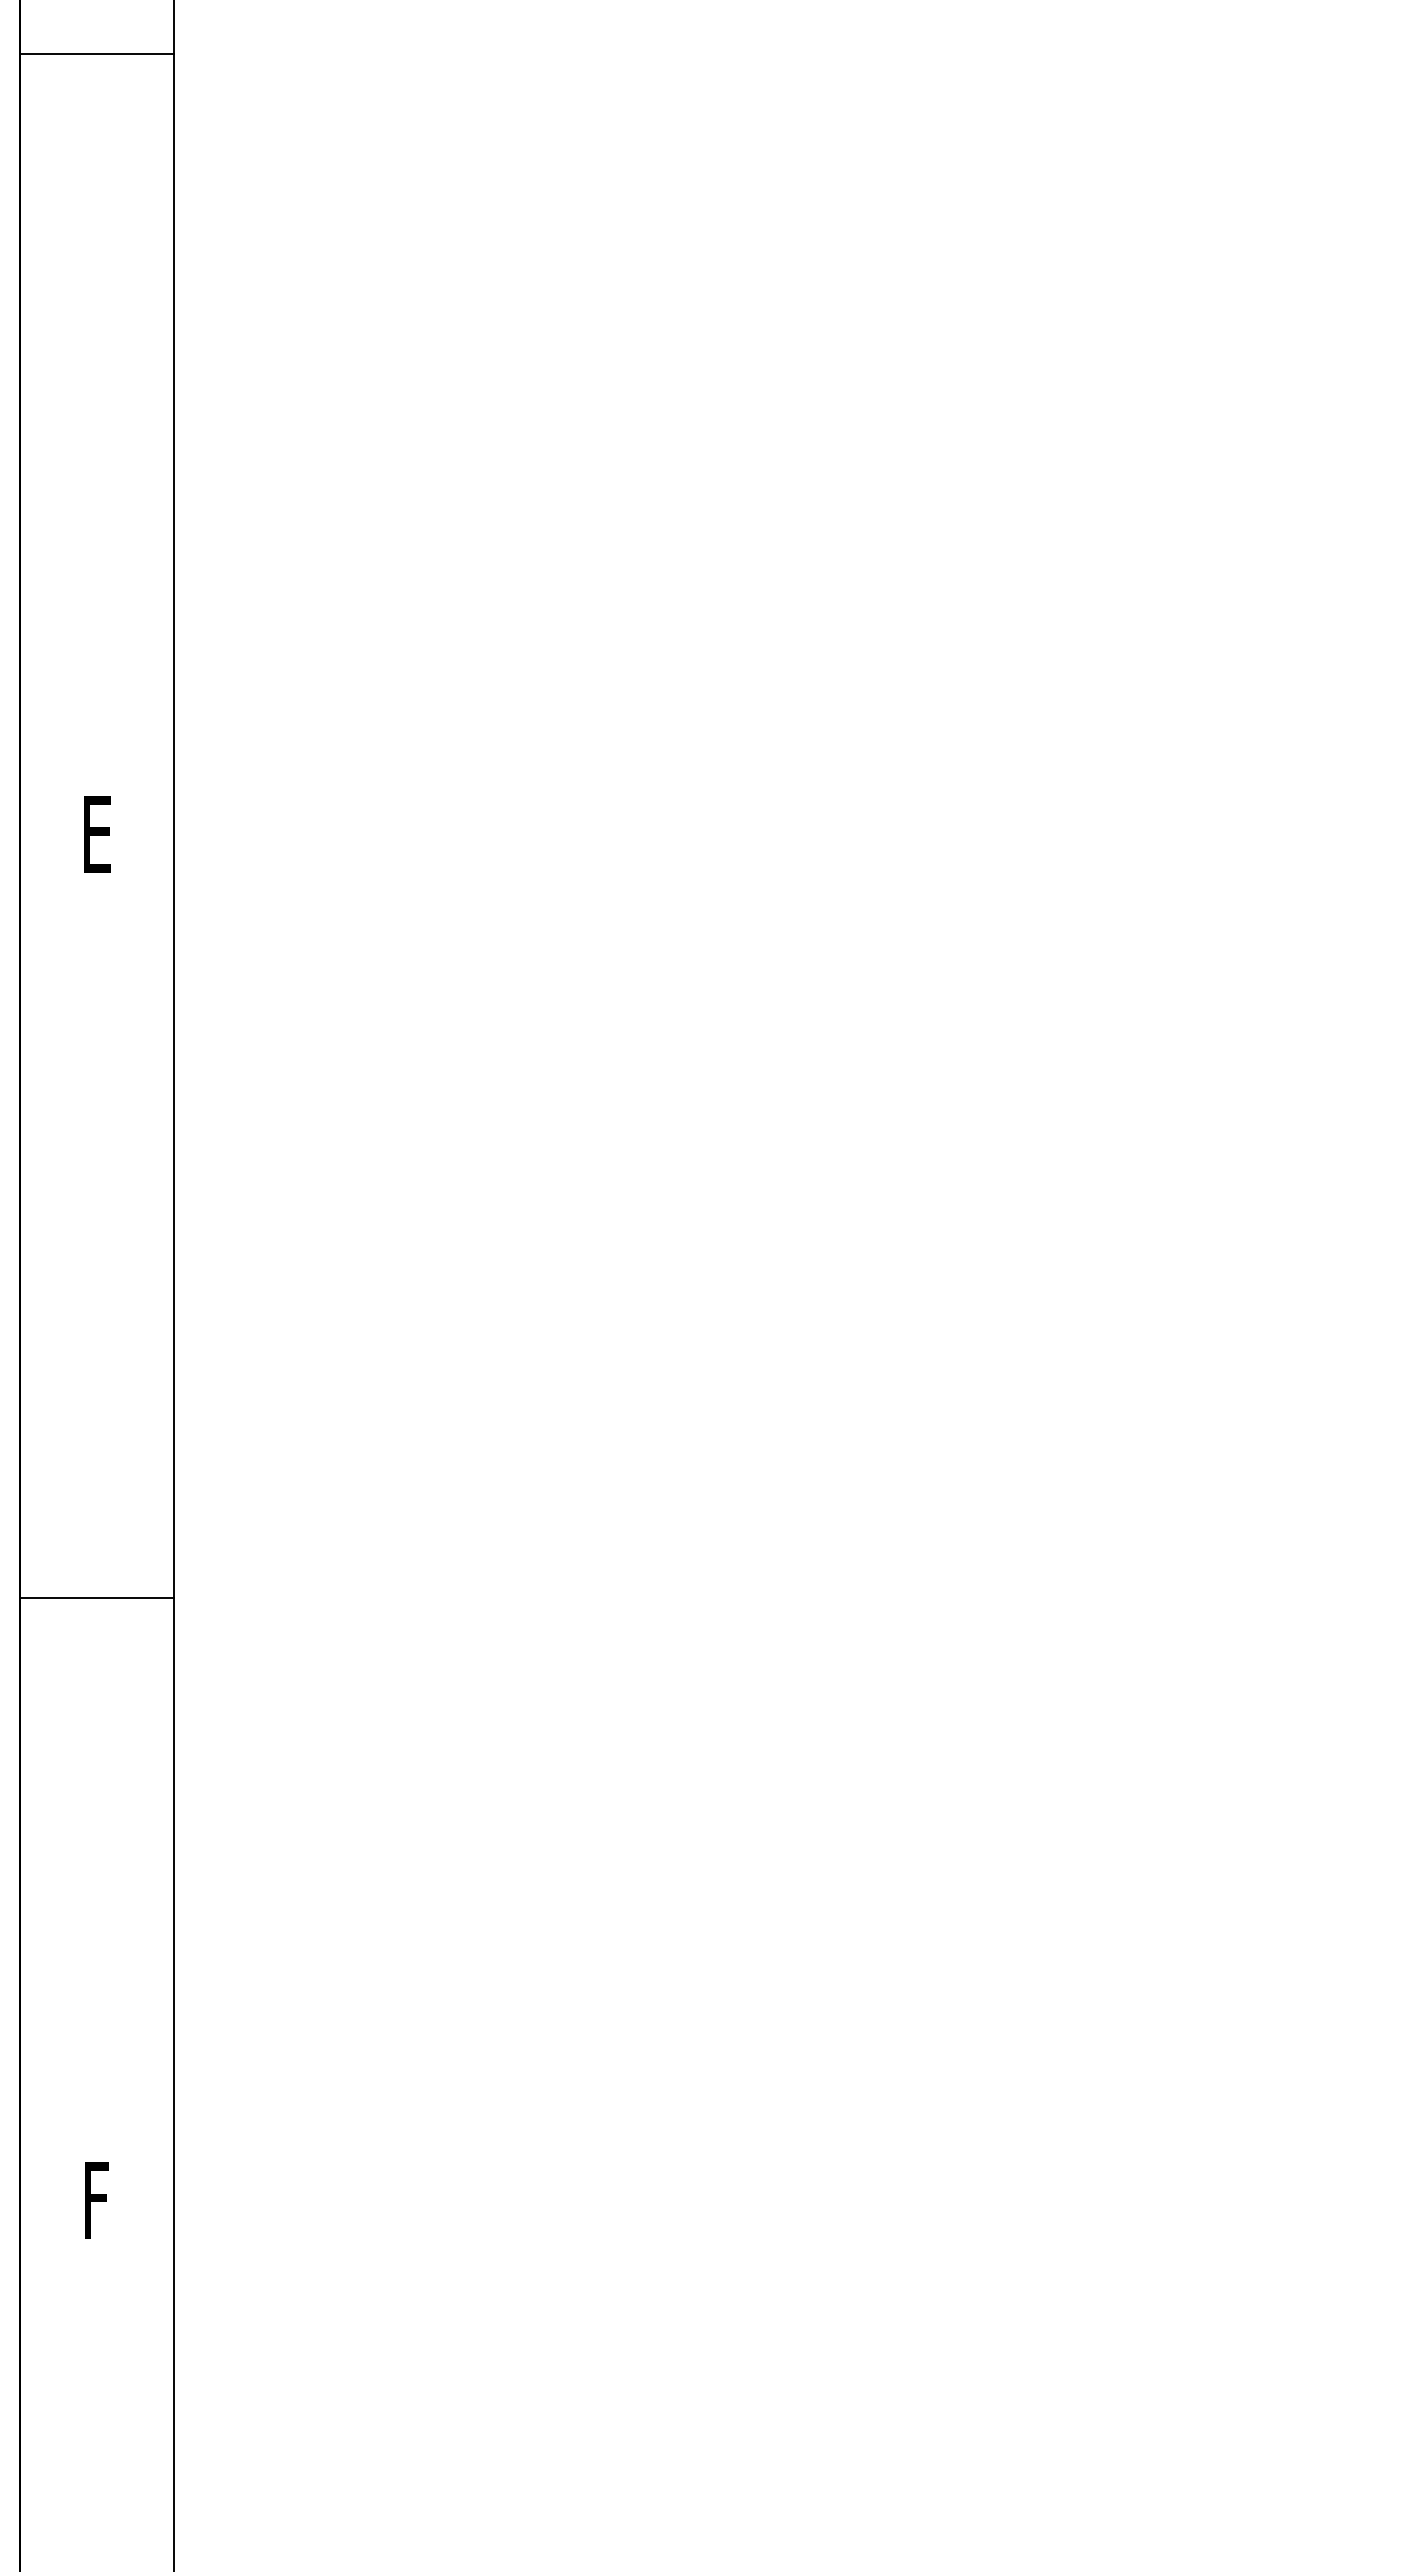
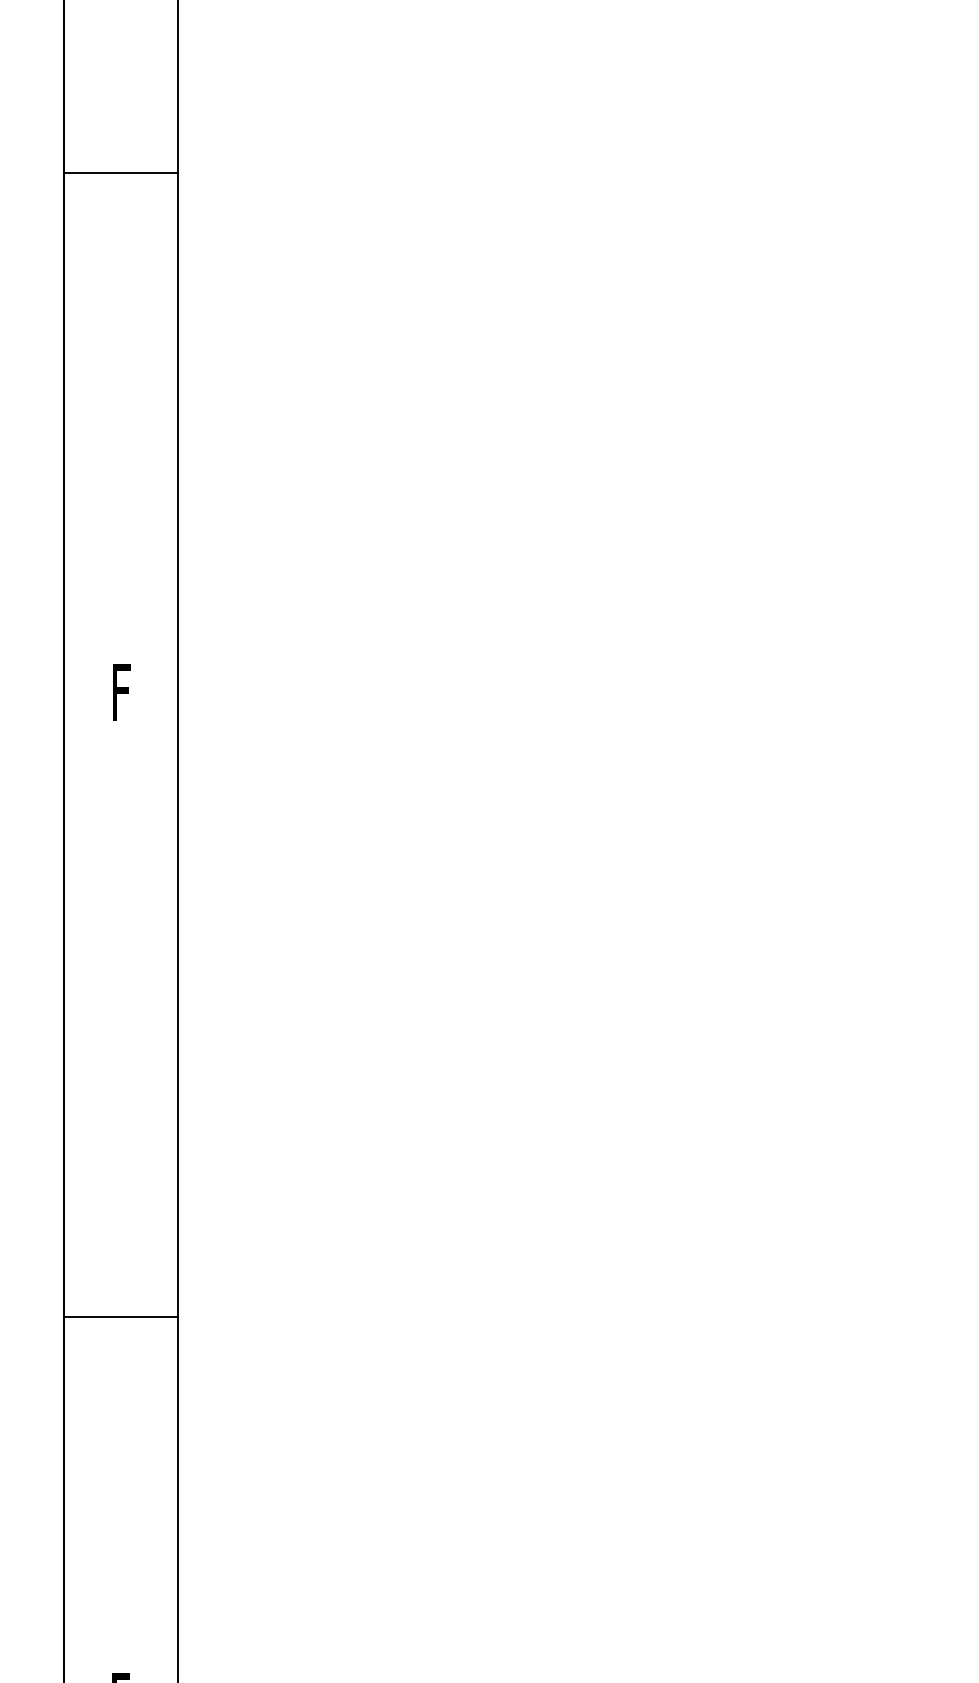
line: (96, 53) -> (120, 172), moved
text: (97, 834) -> (121, 692), E -> F
line: (96, 1597) -> (120, 1316), moved

